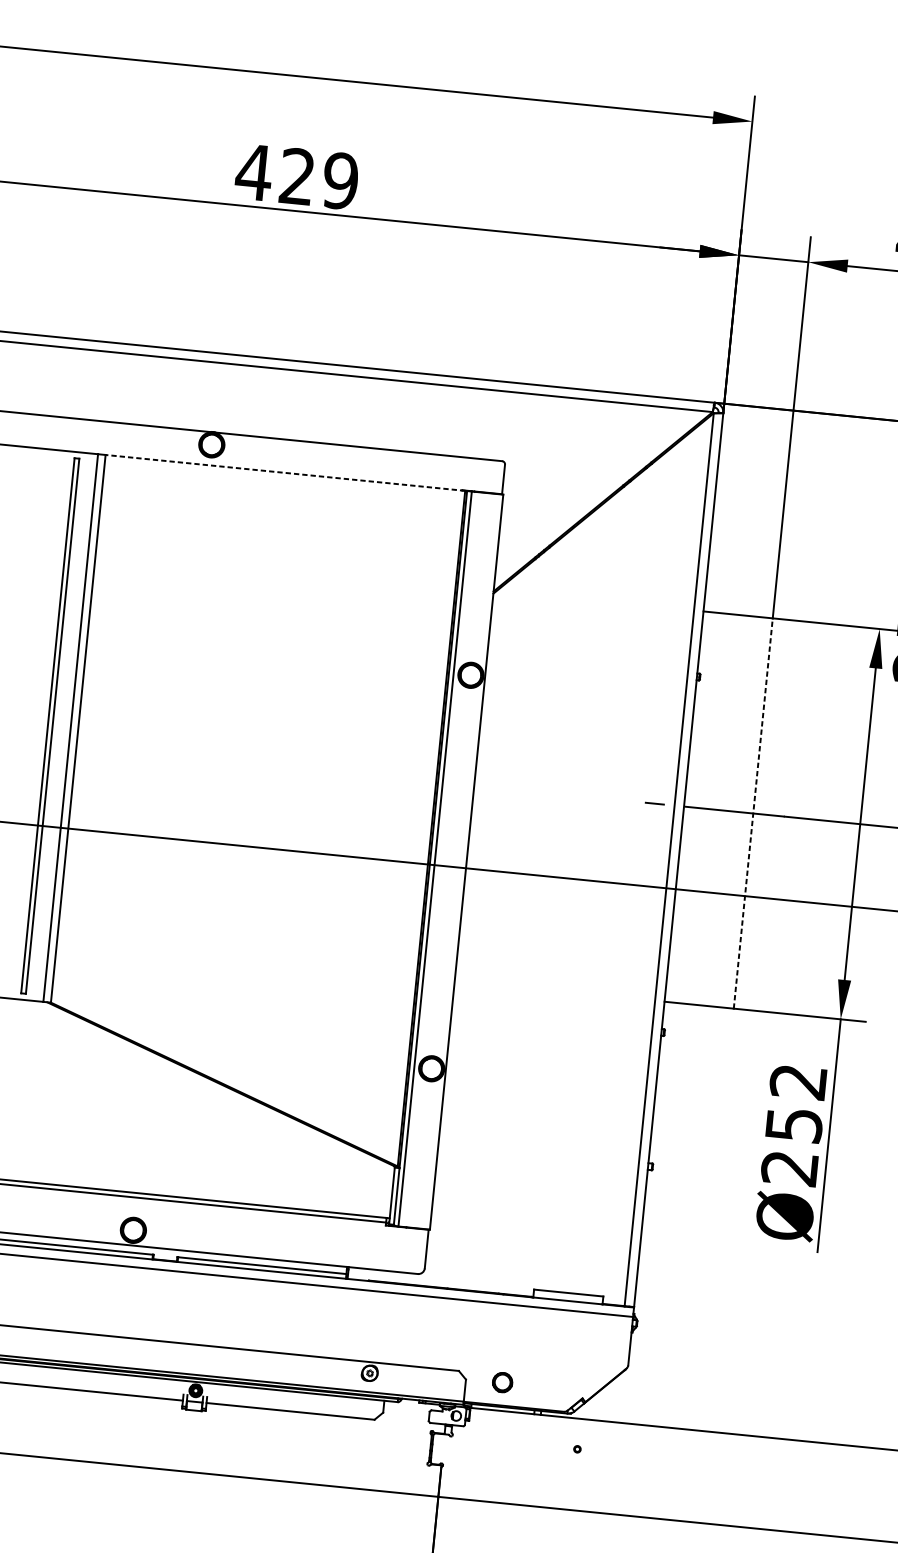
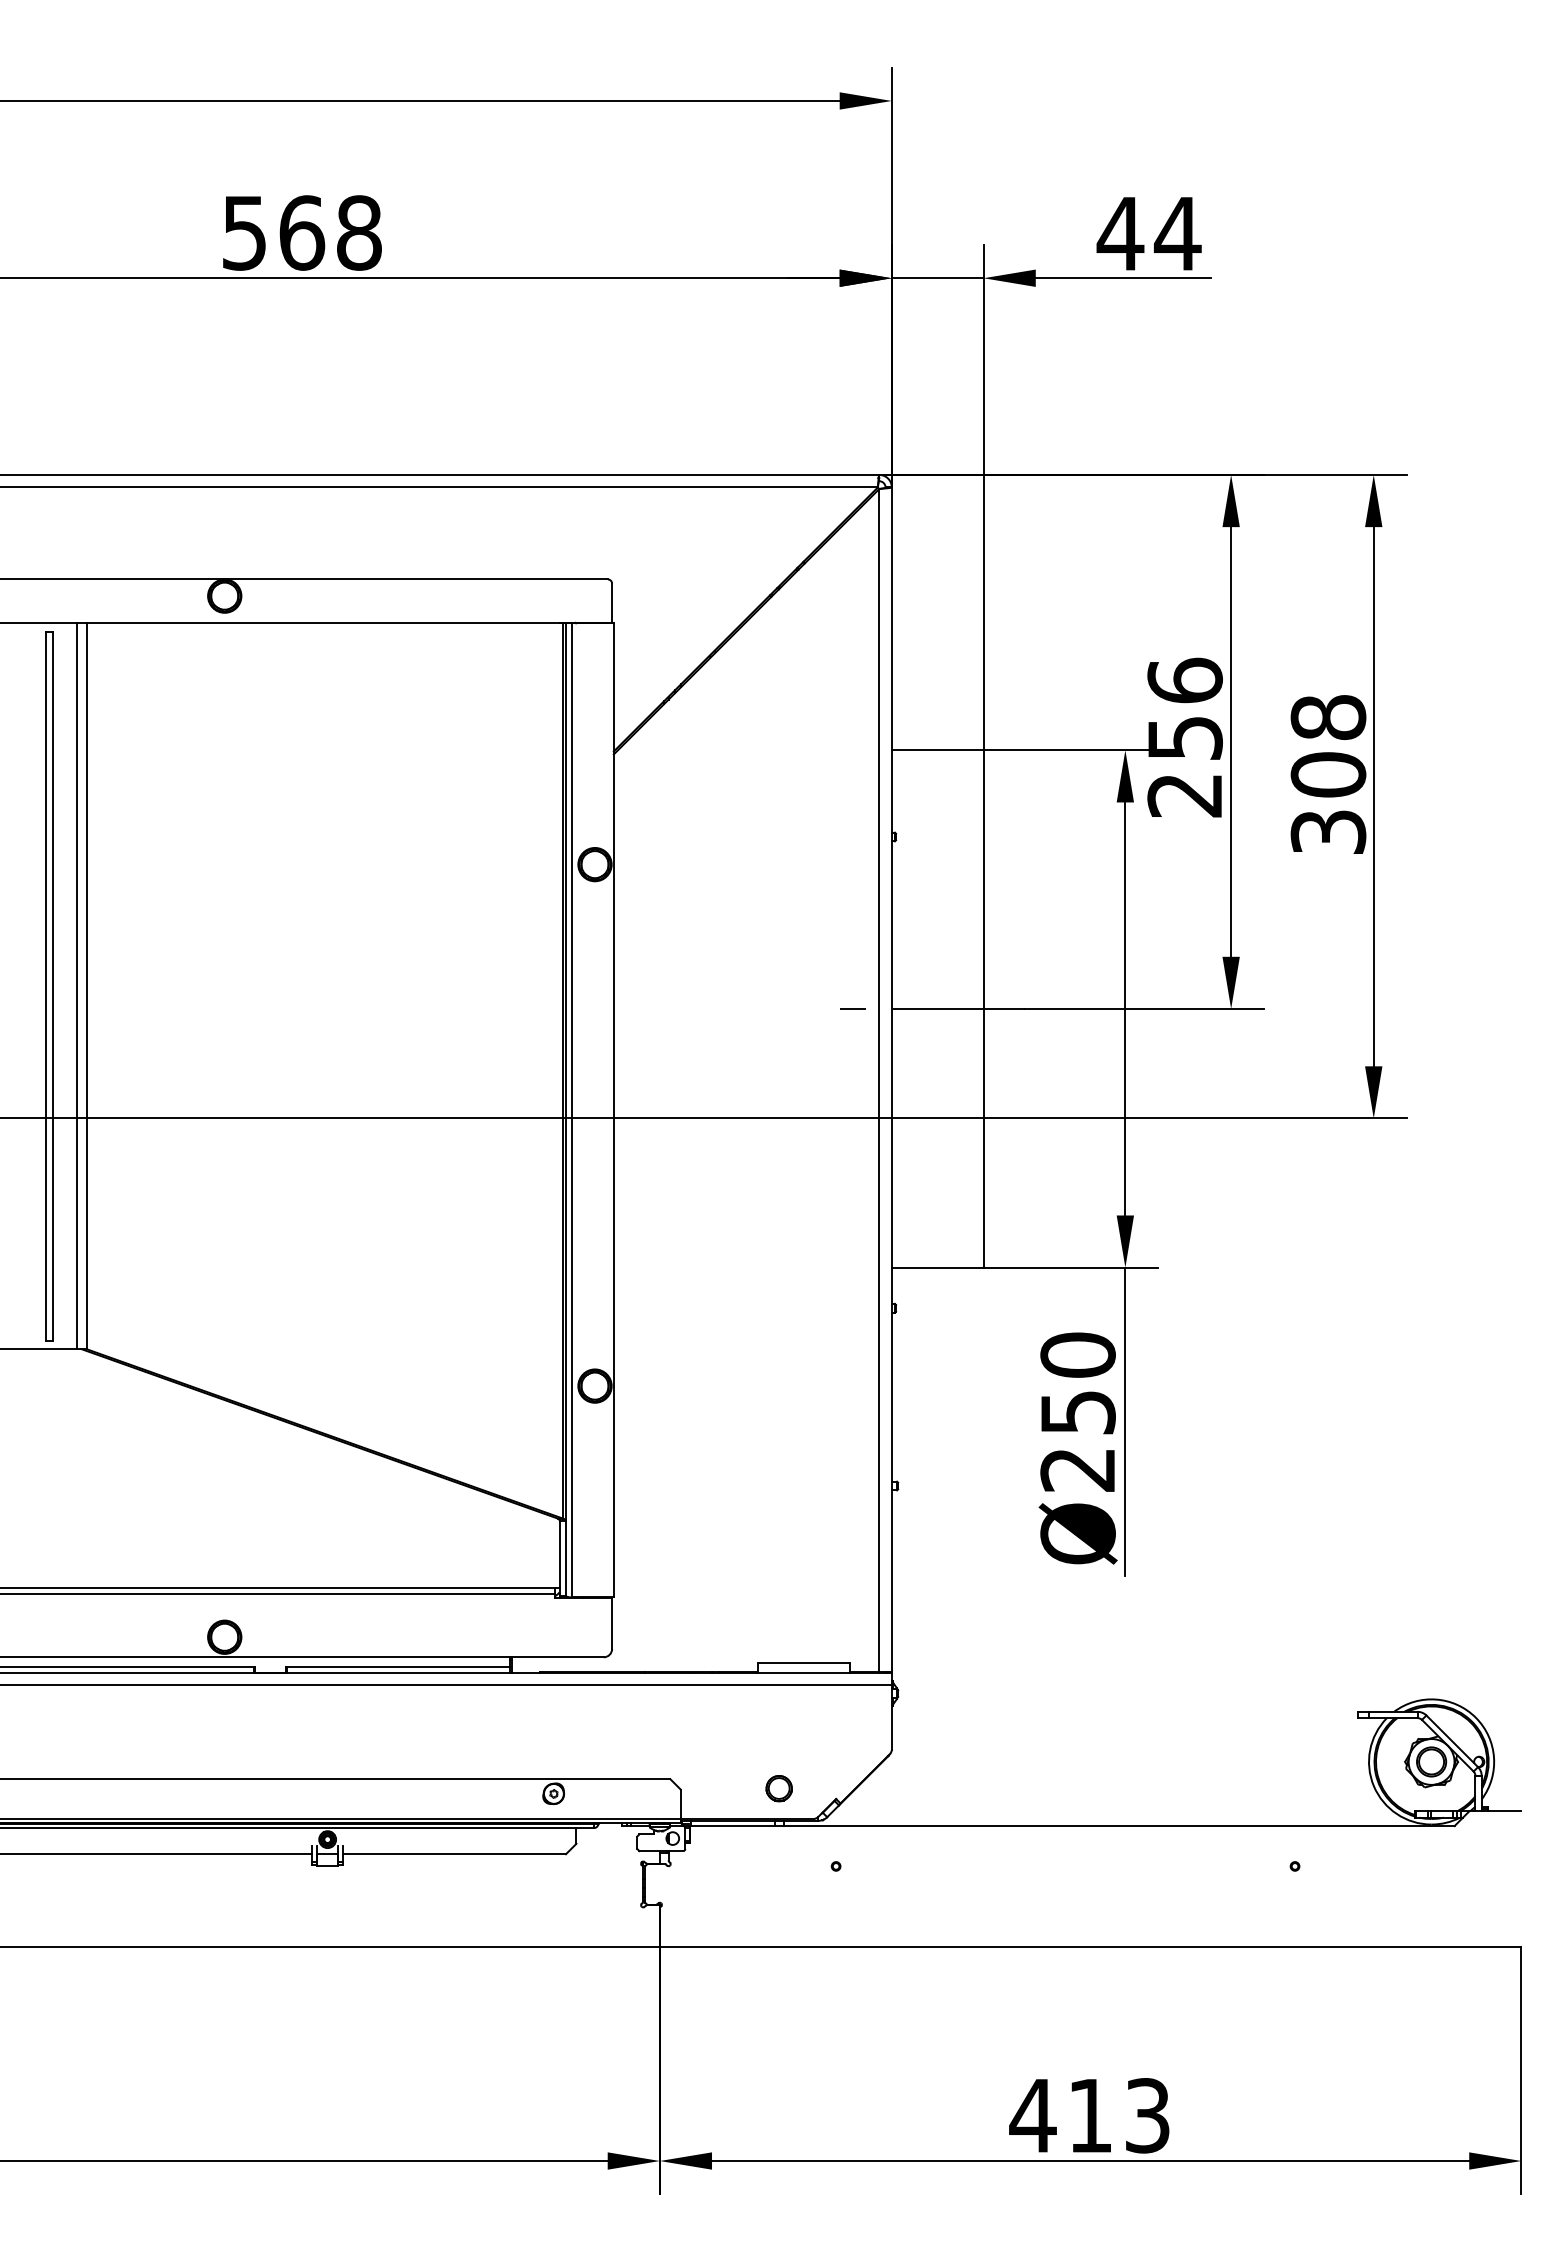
text: (296, 176) -> (300, 232), 429 -> 568
line: (285, 473) -> (324, 623), dashed -> solid
line: (753, 813) -> (983, 1008), dashed -> solid
text: (798, 1081) -> (1077, 1354), Ø252 -> Ø250
part: (502, 1382) -> (778, 1788), moved

